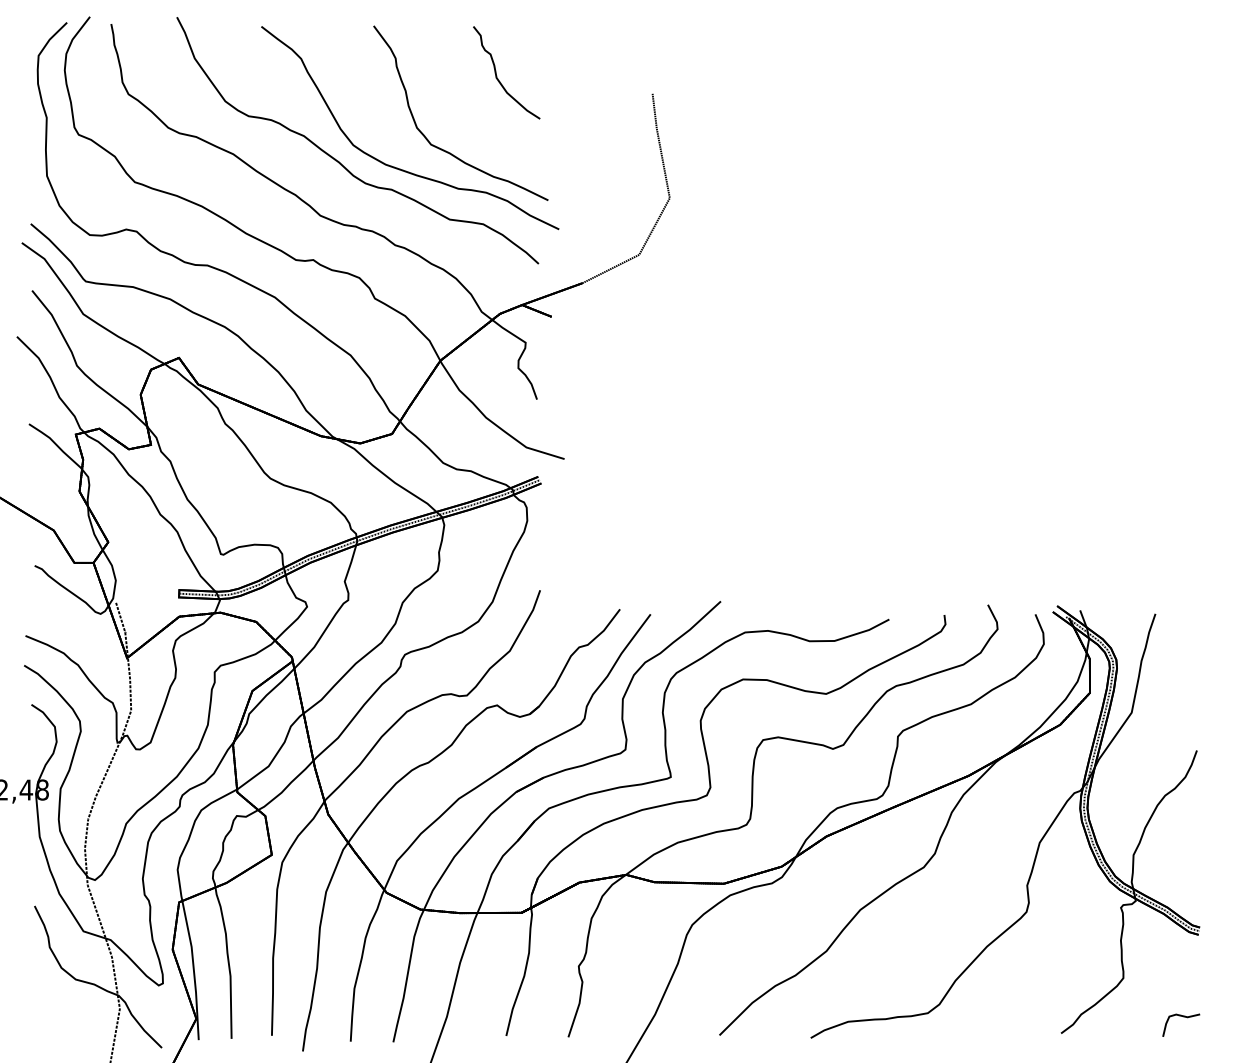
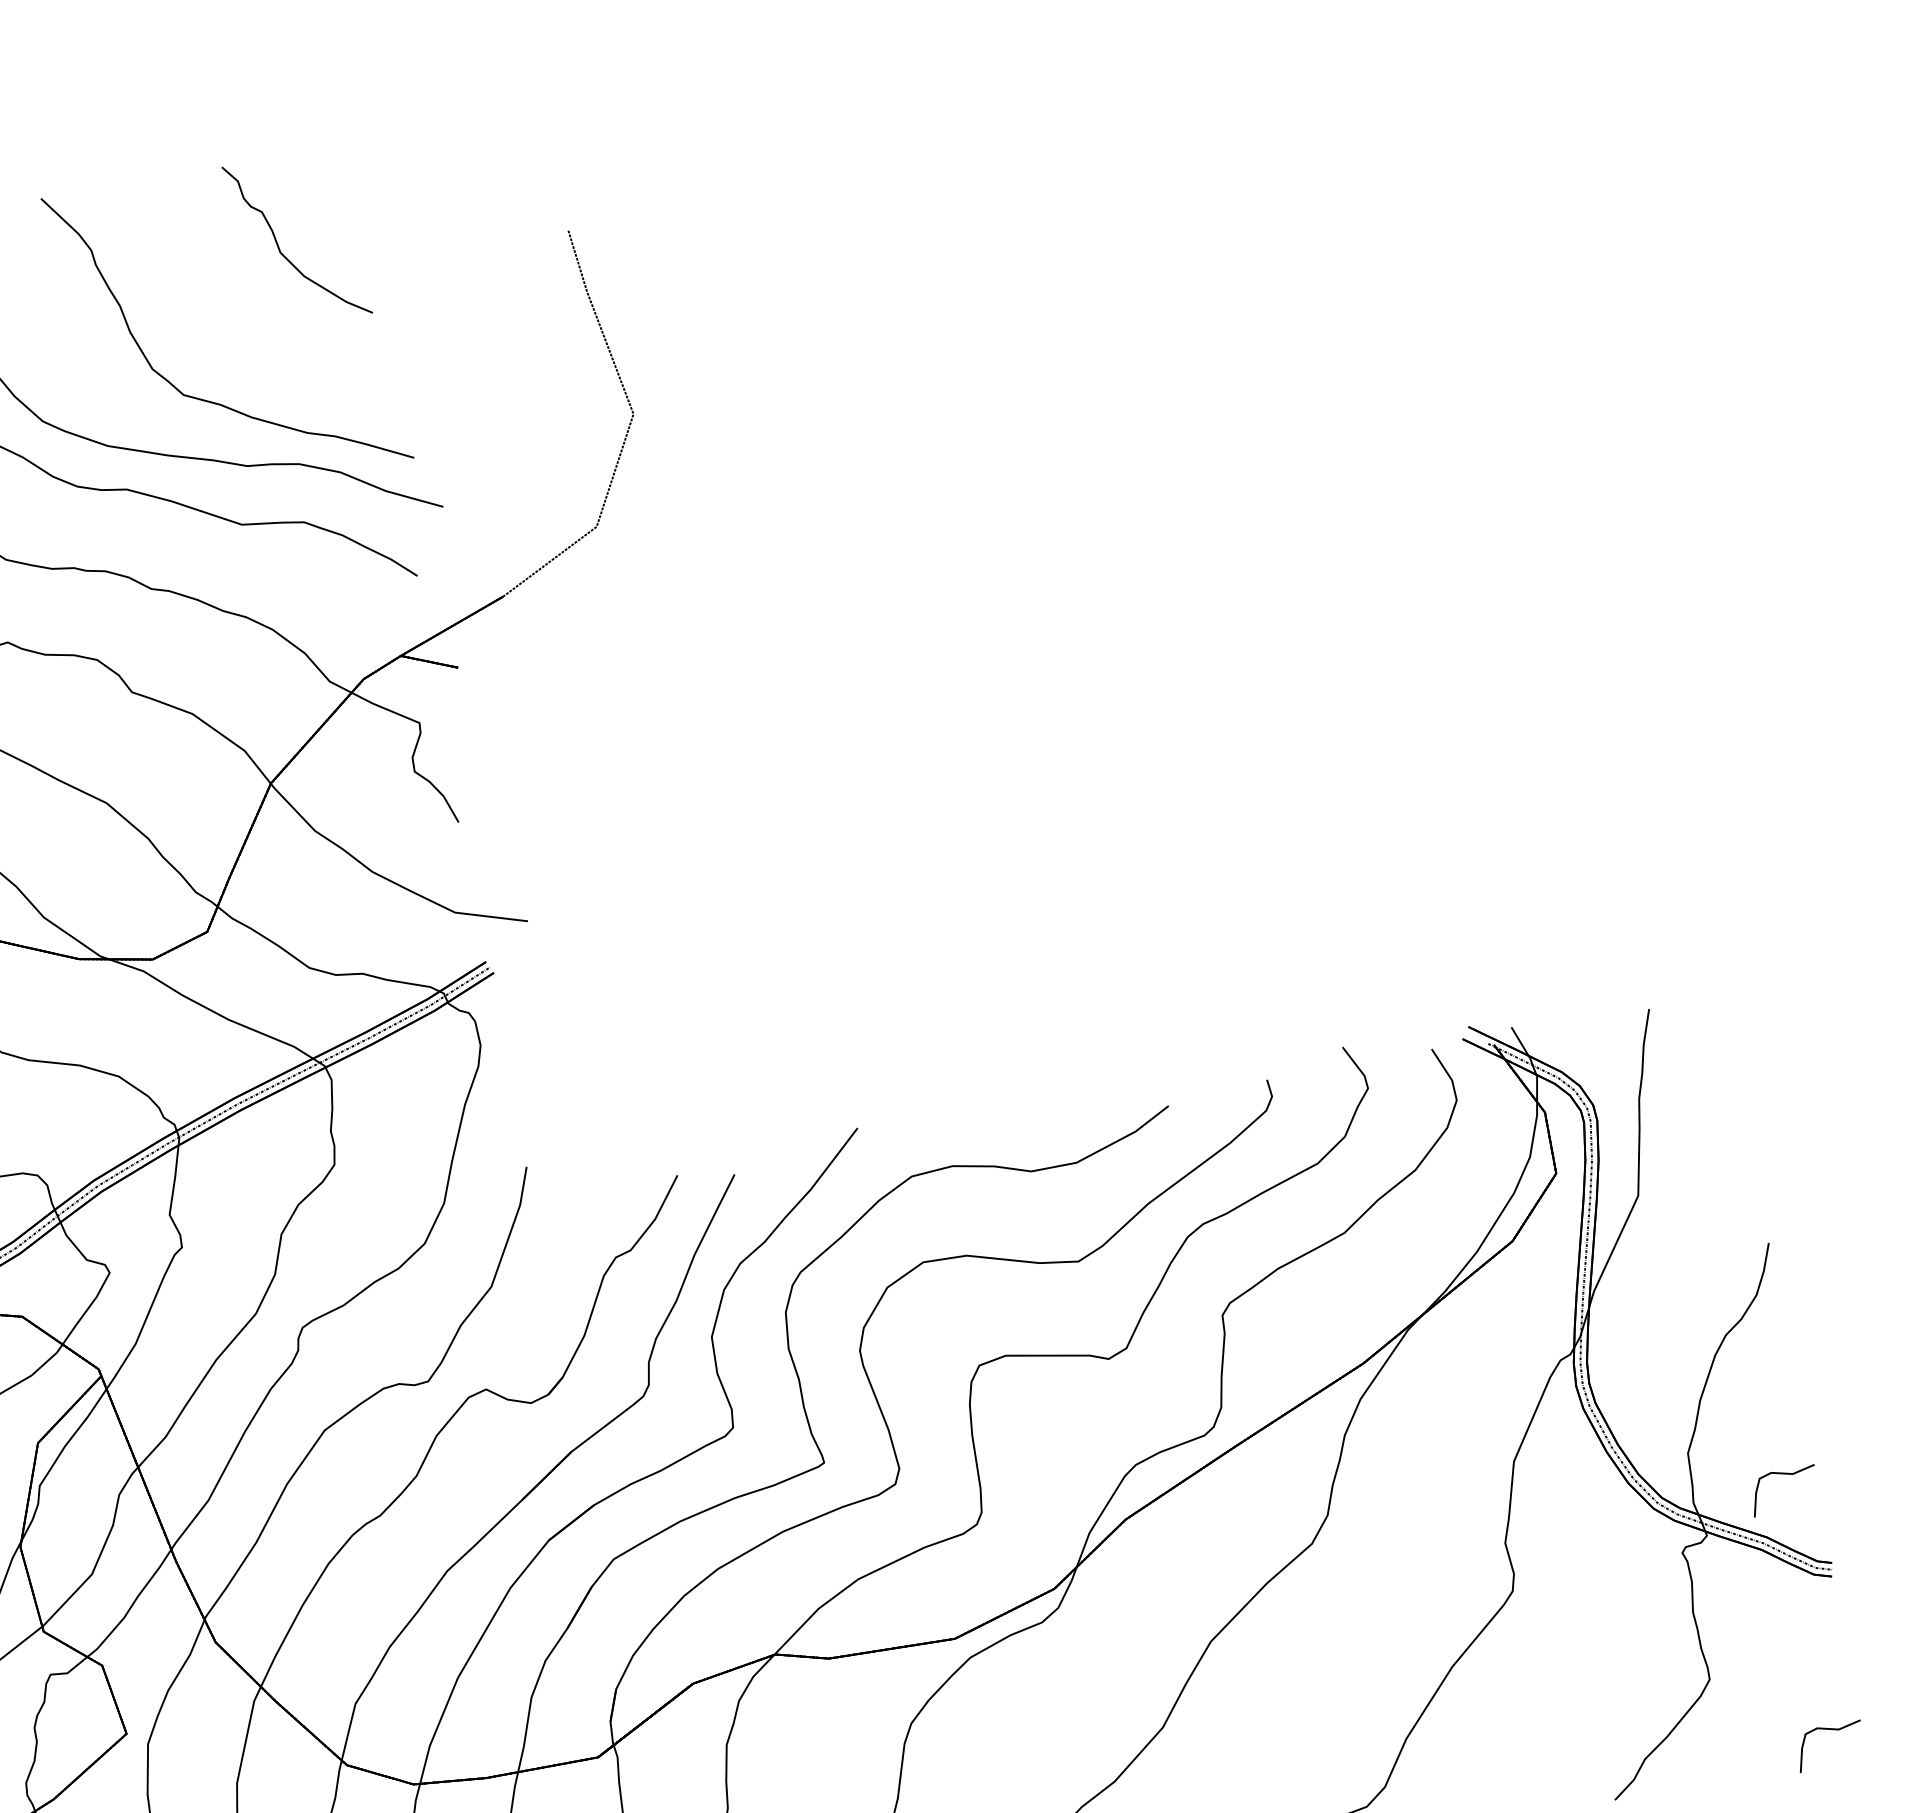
part: (1183, 876) -> (1785, 1475), added

